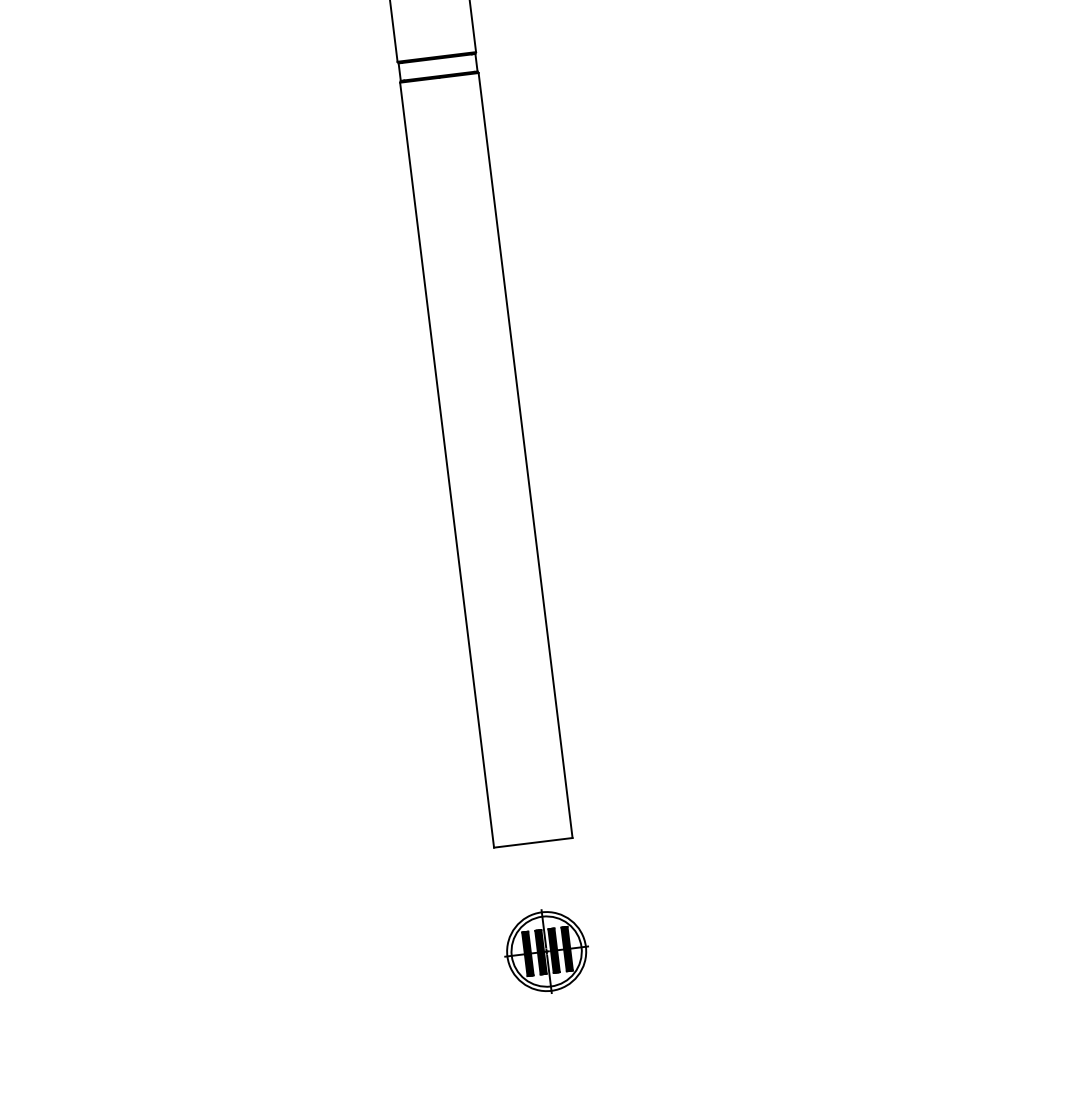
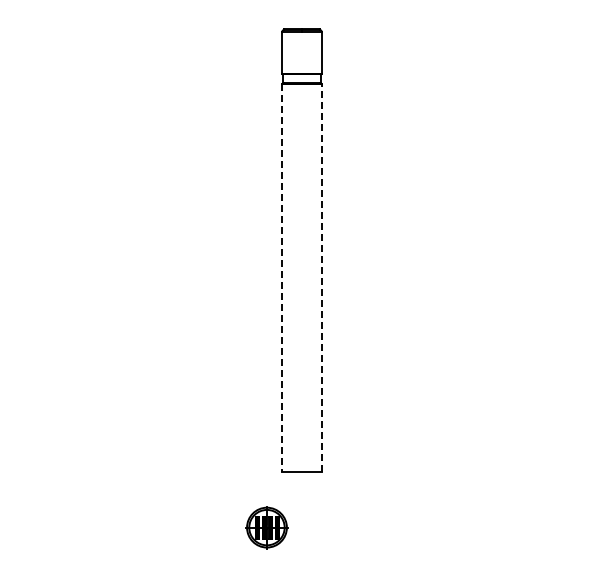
line: (524, 454) -> (321, 277), solid -> dashed
line: (447, 465) -> (282, 278), solid -> dashed
part: (545, 951) -> (266, 527), moved

